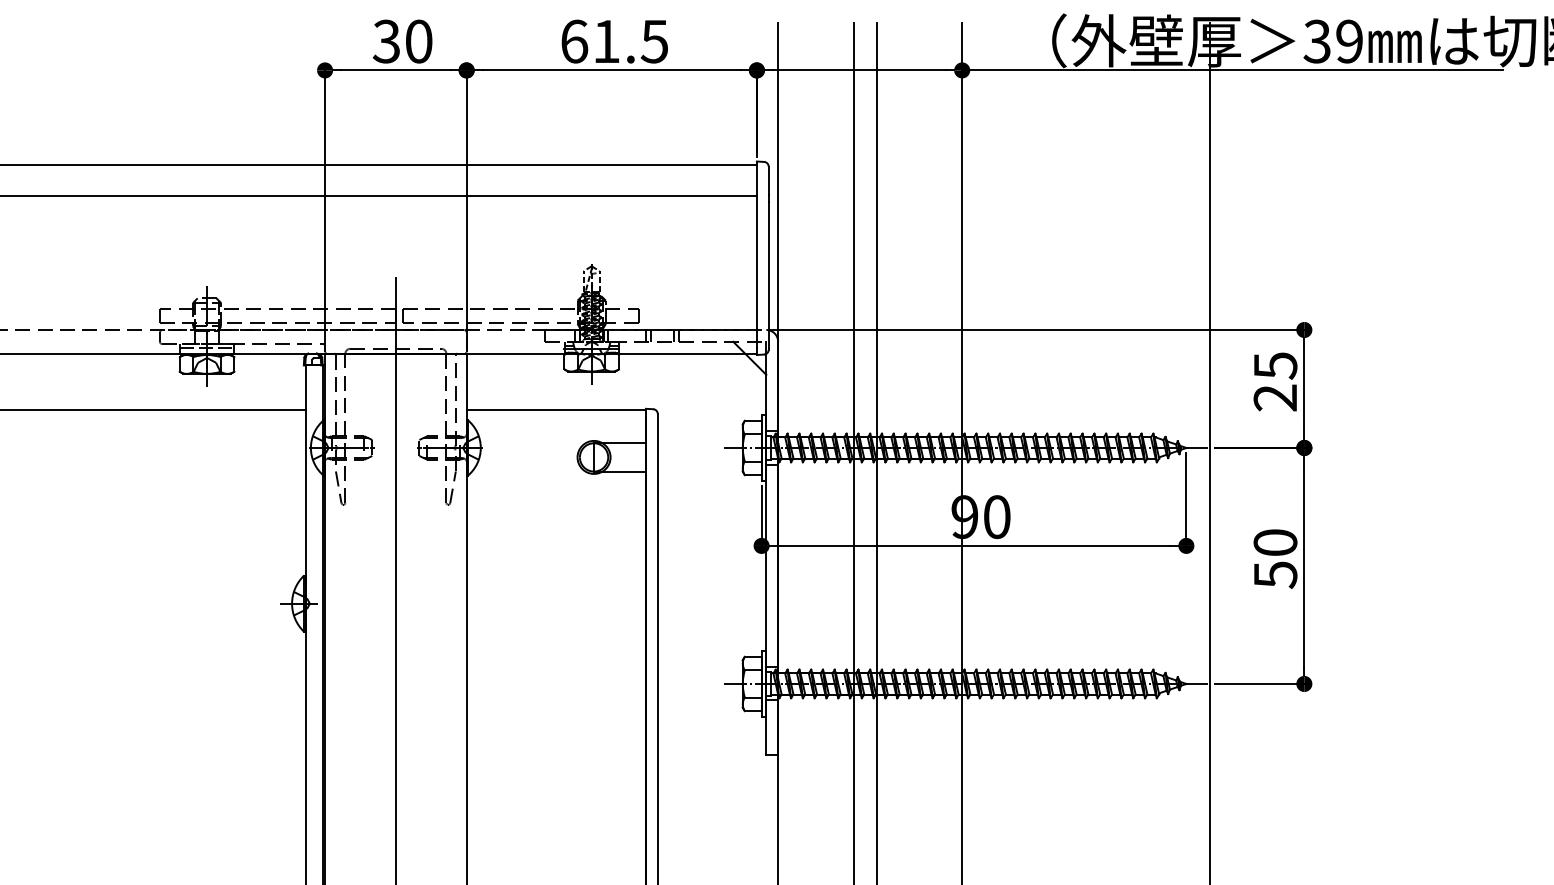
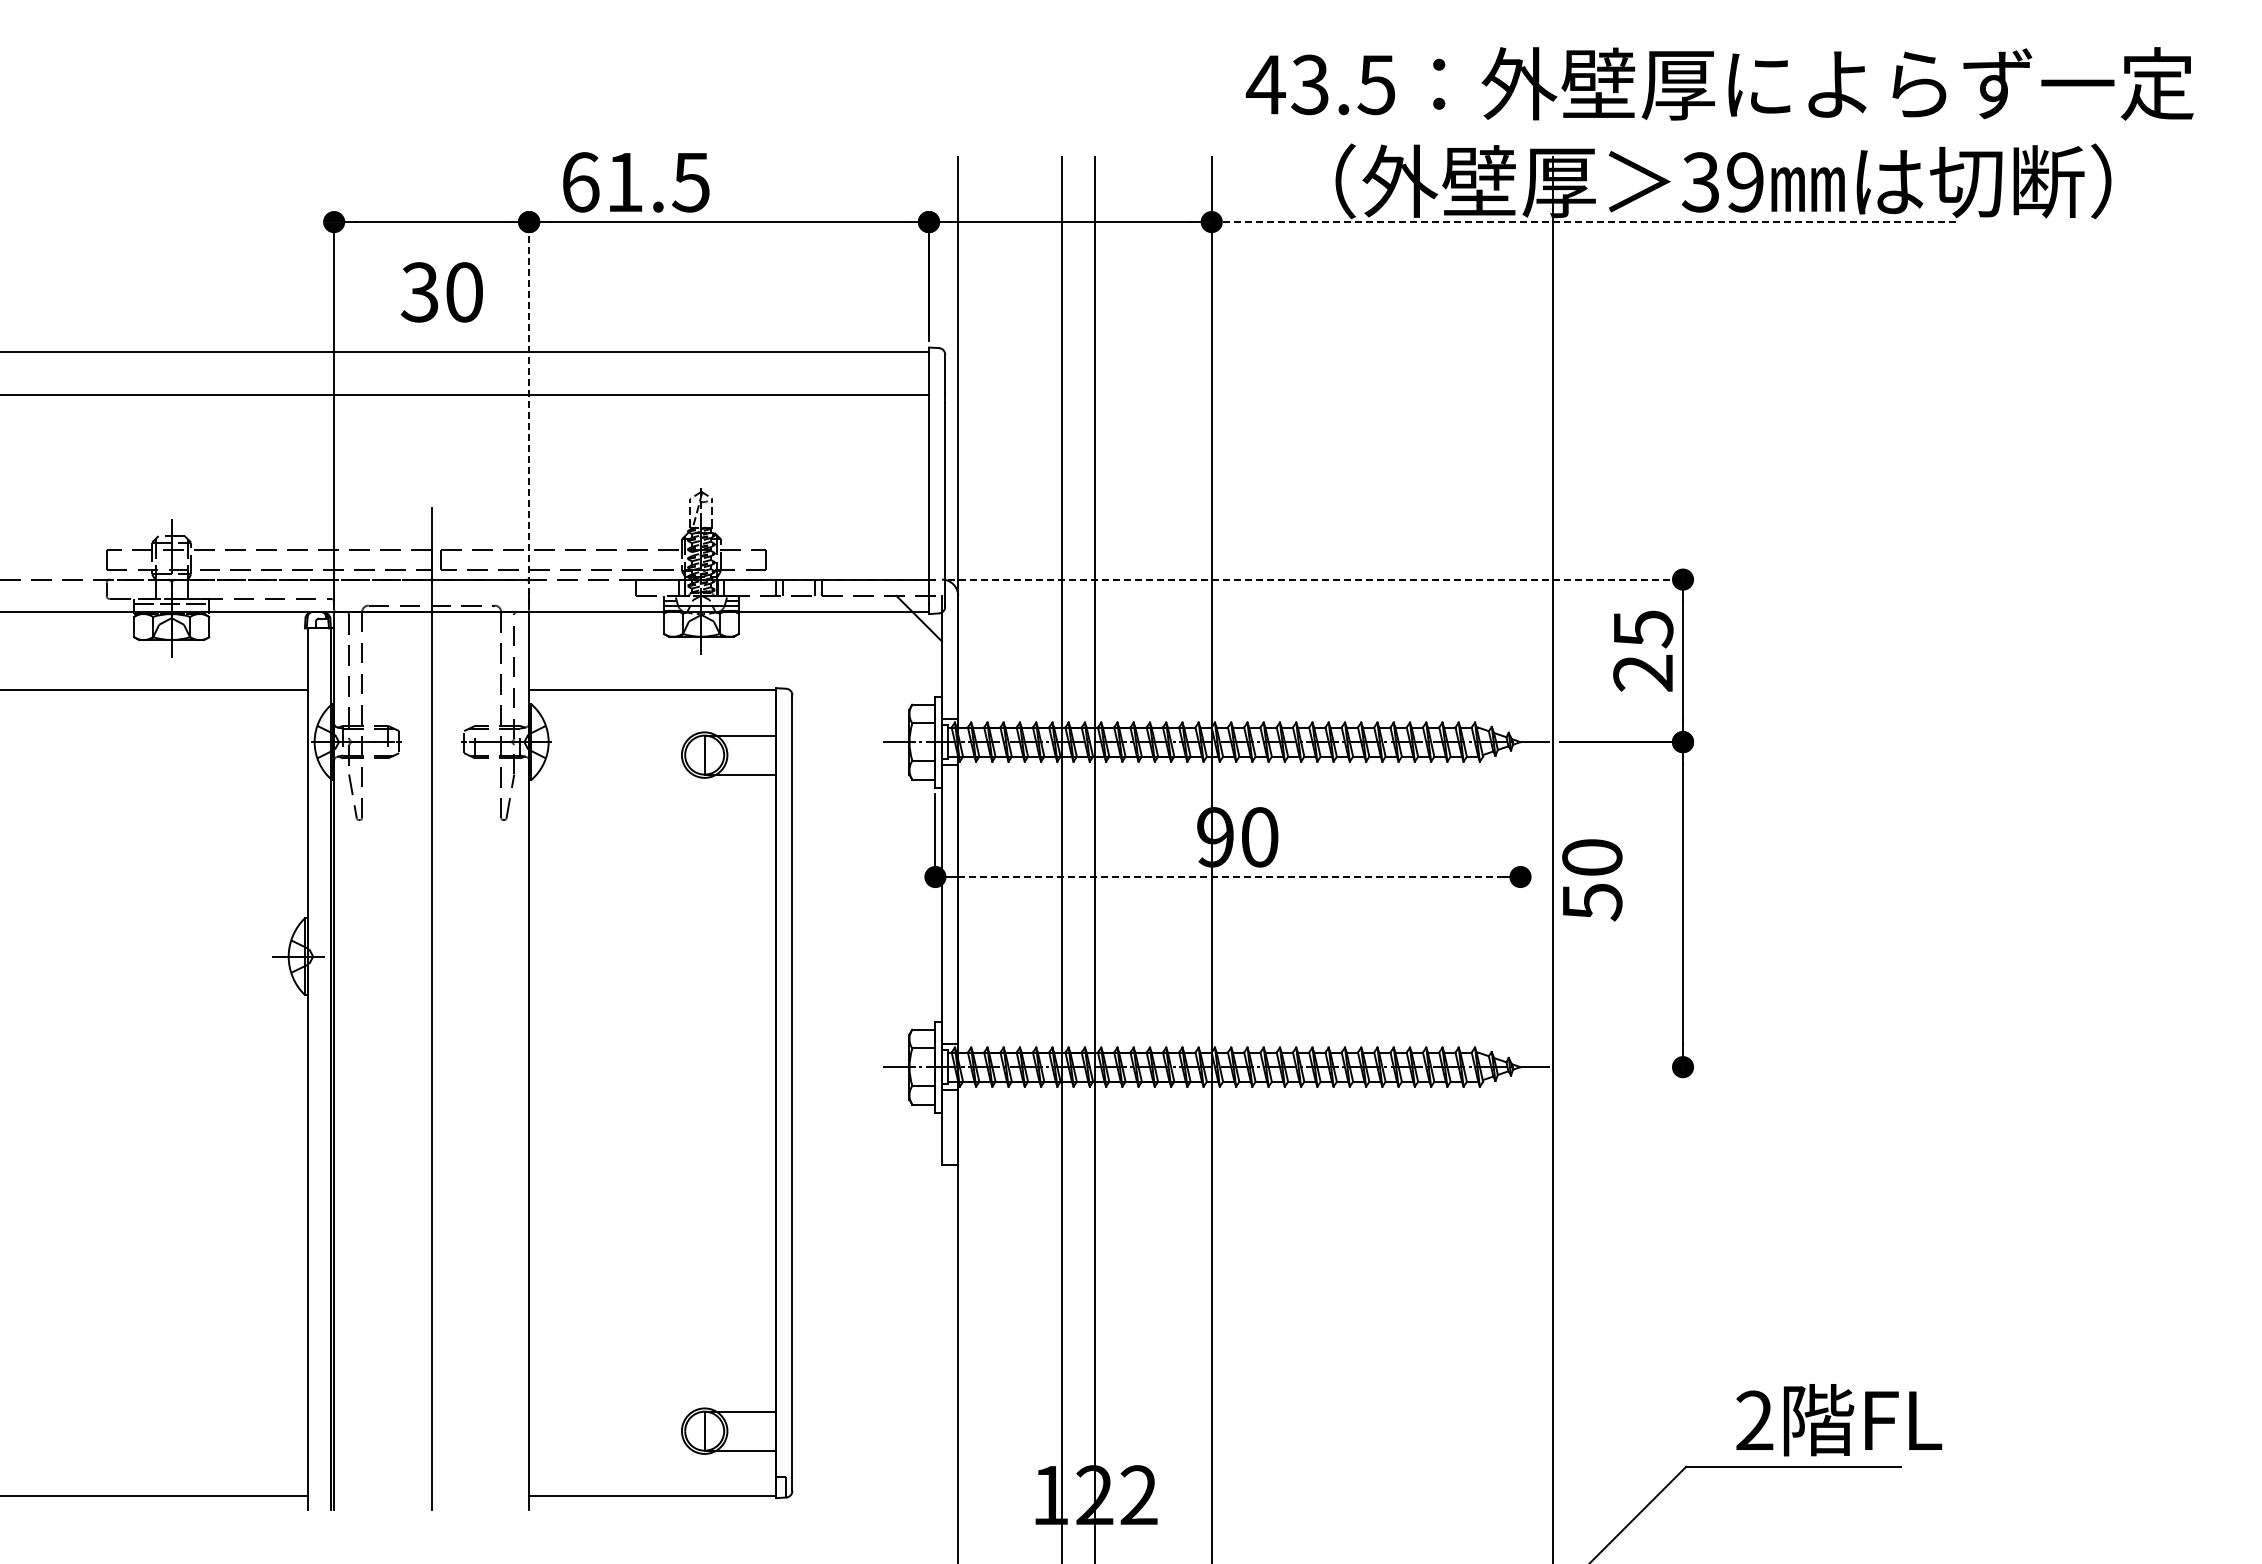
text: (402, 41) -> (441, 292), moved
text: (615, 41) -> (636, 182), moved
line: (1232, 70) -> (1584, 222), solid -> dashed
line: (466, 207) -> (529, 410), solid -> dashed
line: (1039, 329) -> (1318, 579), solid -> dashed
line: (1186, 501) -> (1520, 815), removed
line: (974, 546) -> (1228, 877), solid -> dashed
text: (1275, 559) -> (1592, 880), moved
line: (1261, 684) -> (1624, 1067), removed

